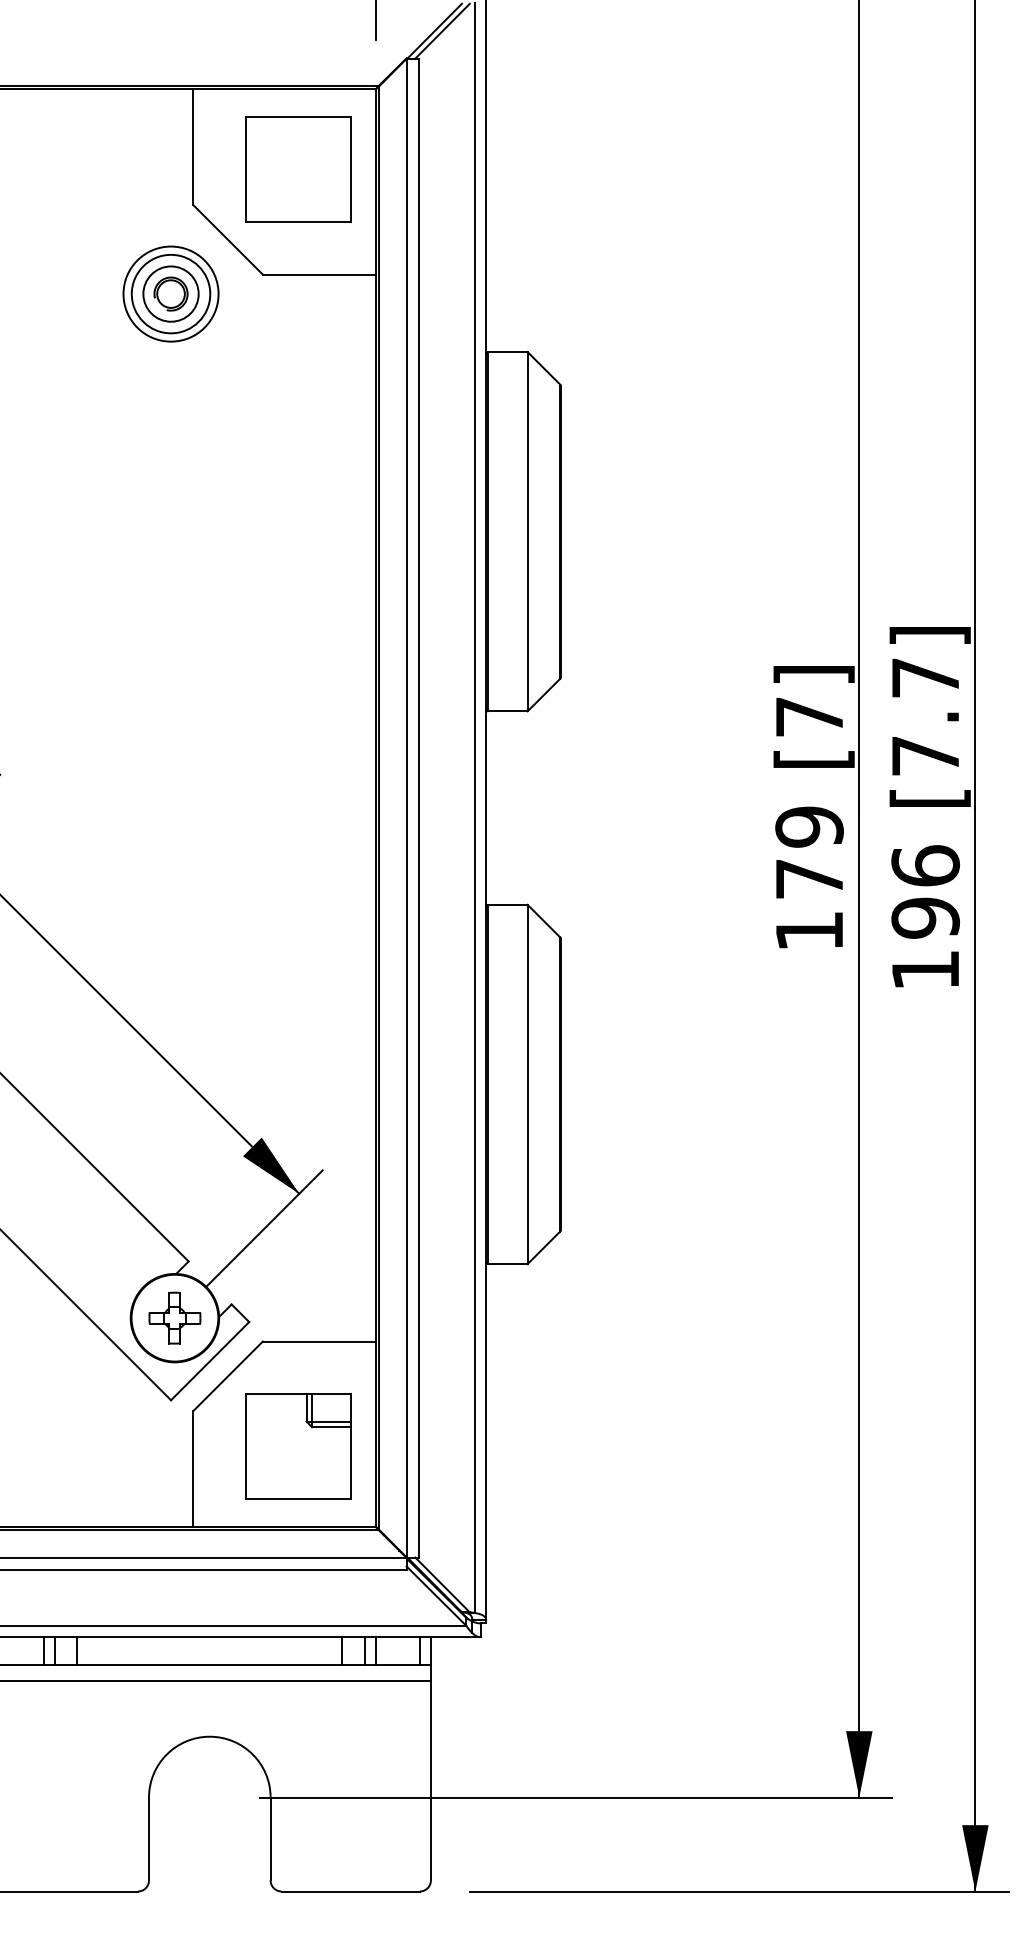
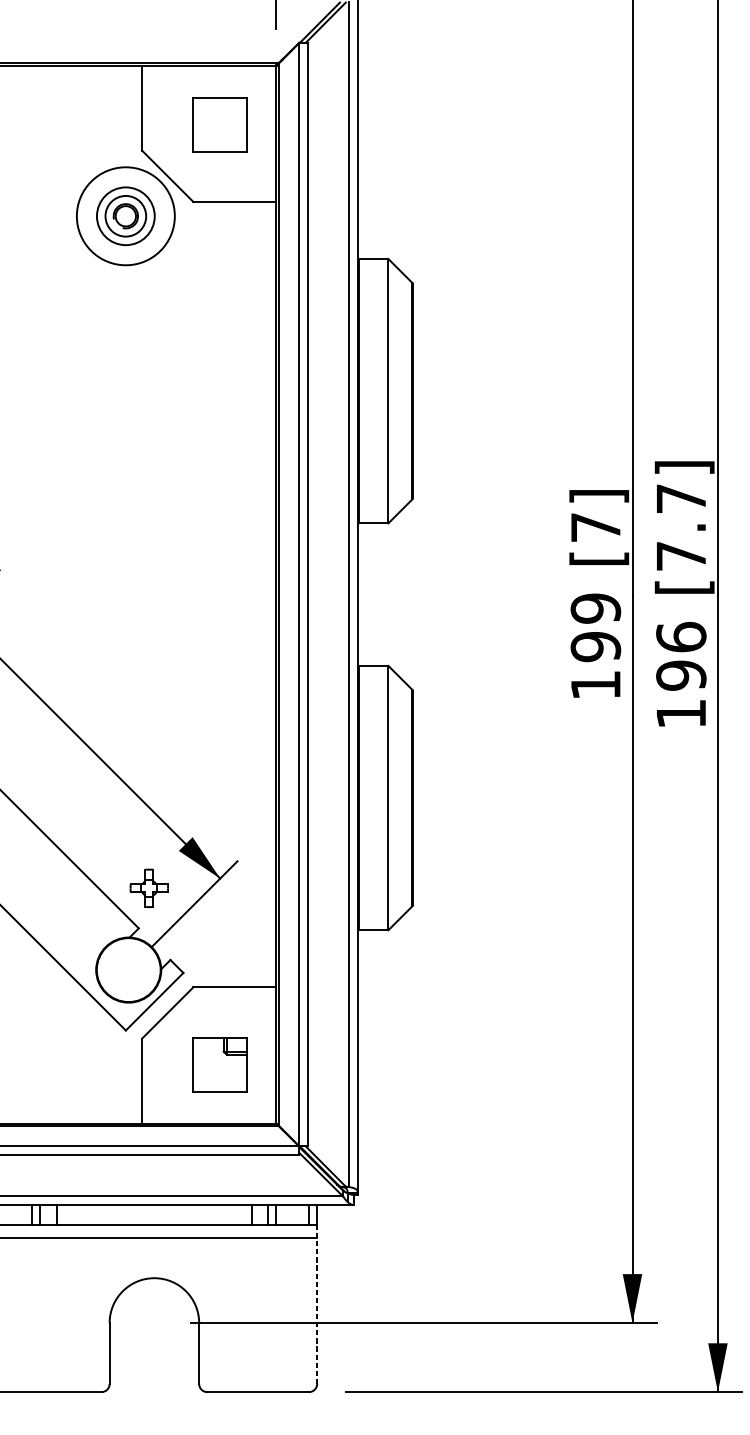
part: (298, 169) -> (219, 124), size x0.7
circle: (170, 293) -> (125, 215), size x1.4
text: (809, 878) -> (595, 646), 179 -> 199
part: (174, 1317) -> (149, 887), moved
part: (298, 1446) -> (219, 1064), size x0.7
line: (430, 1772) -> (316, 1304), solid -> dashed

